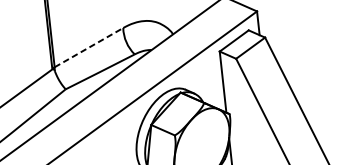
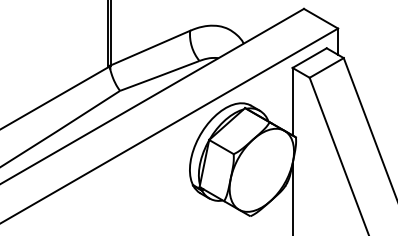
line: (89, 47) -> (150, 47), dashed -> solid

